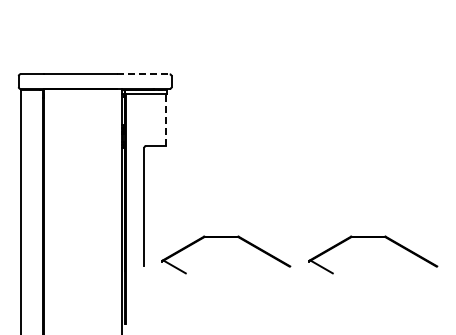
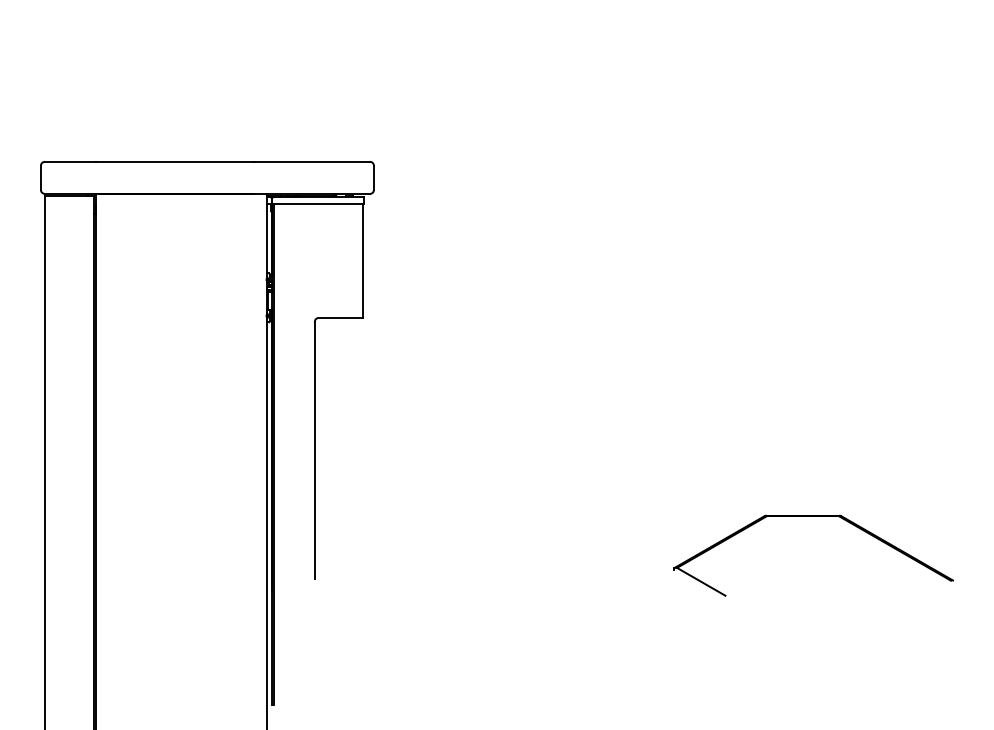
line: (143, 74) -> (312, 162), dashed -> solid
line: (166, 119) -> (362, 260), dashed -> solid
part: (226, 237) -> (493, 517), removed

